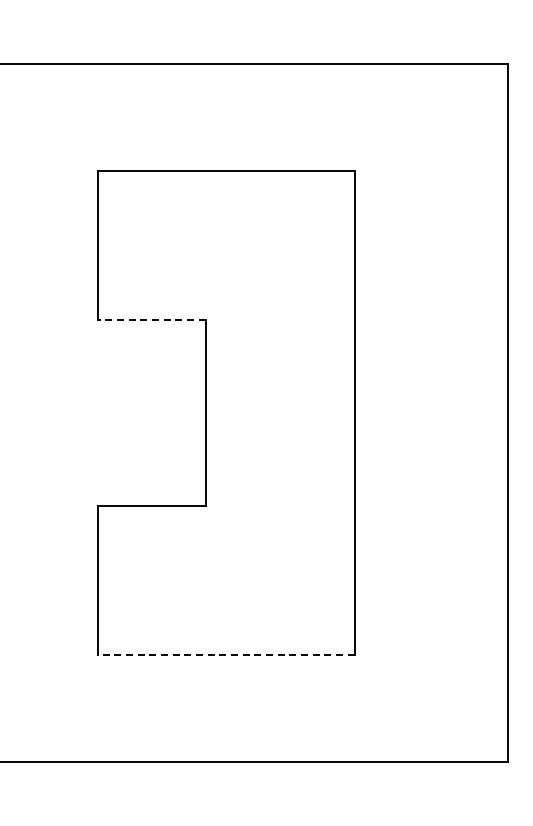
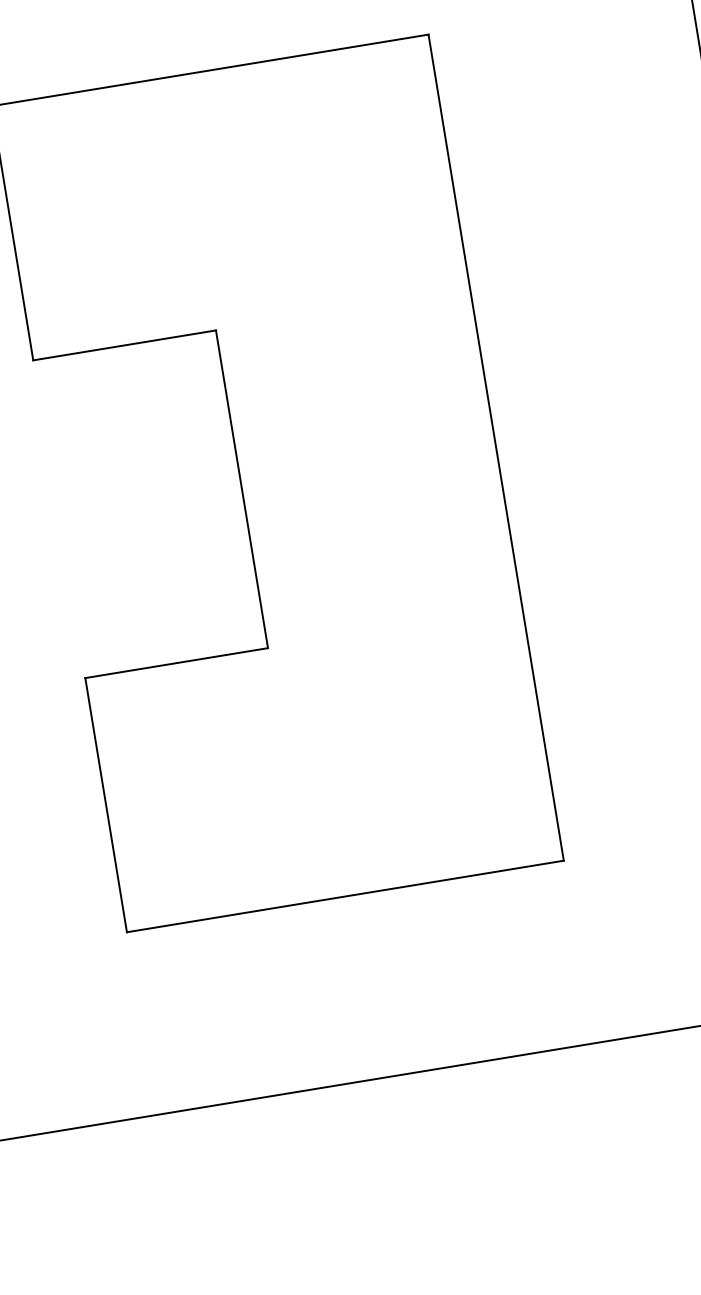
line: (151, 319) -> (123, 344), dashed -> solid
line: (225, 655) -> (343, 897), dashed -> solid

